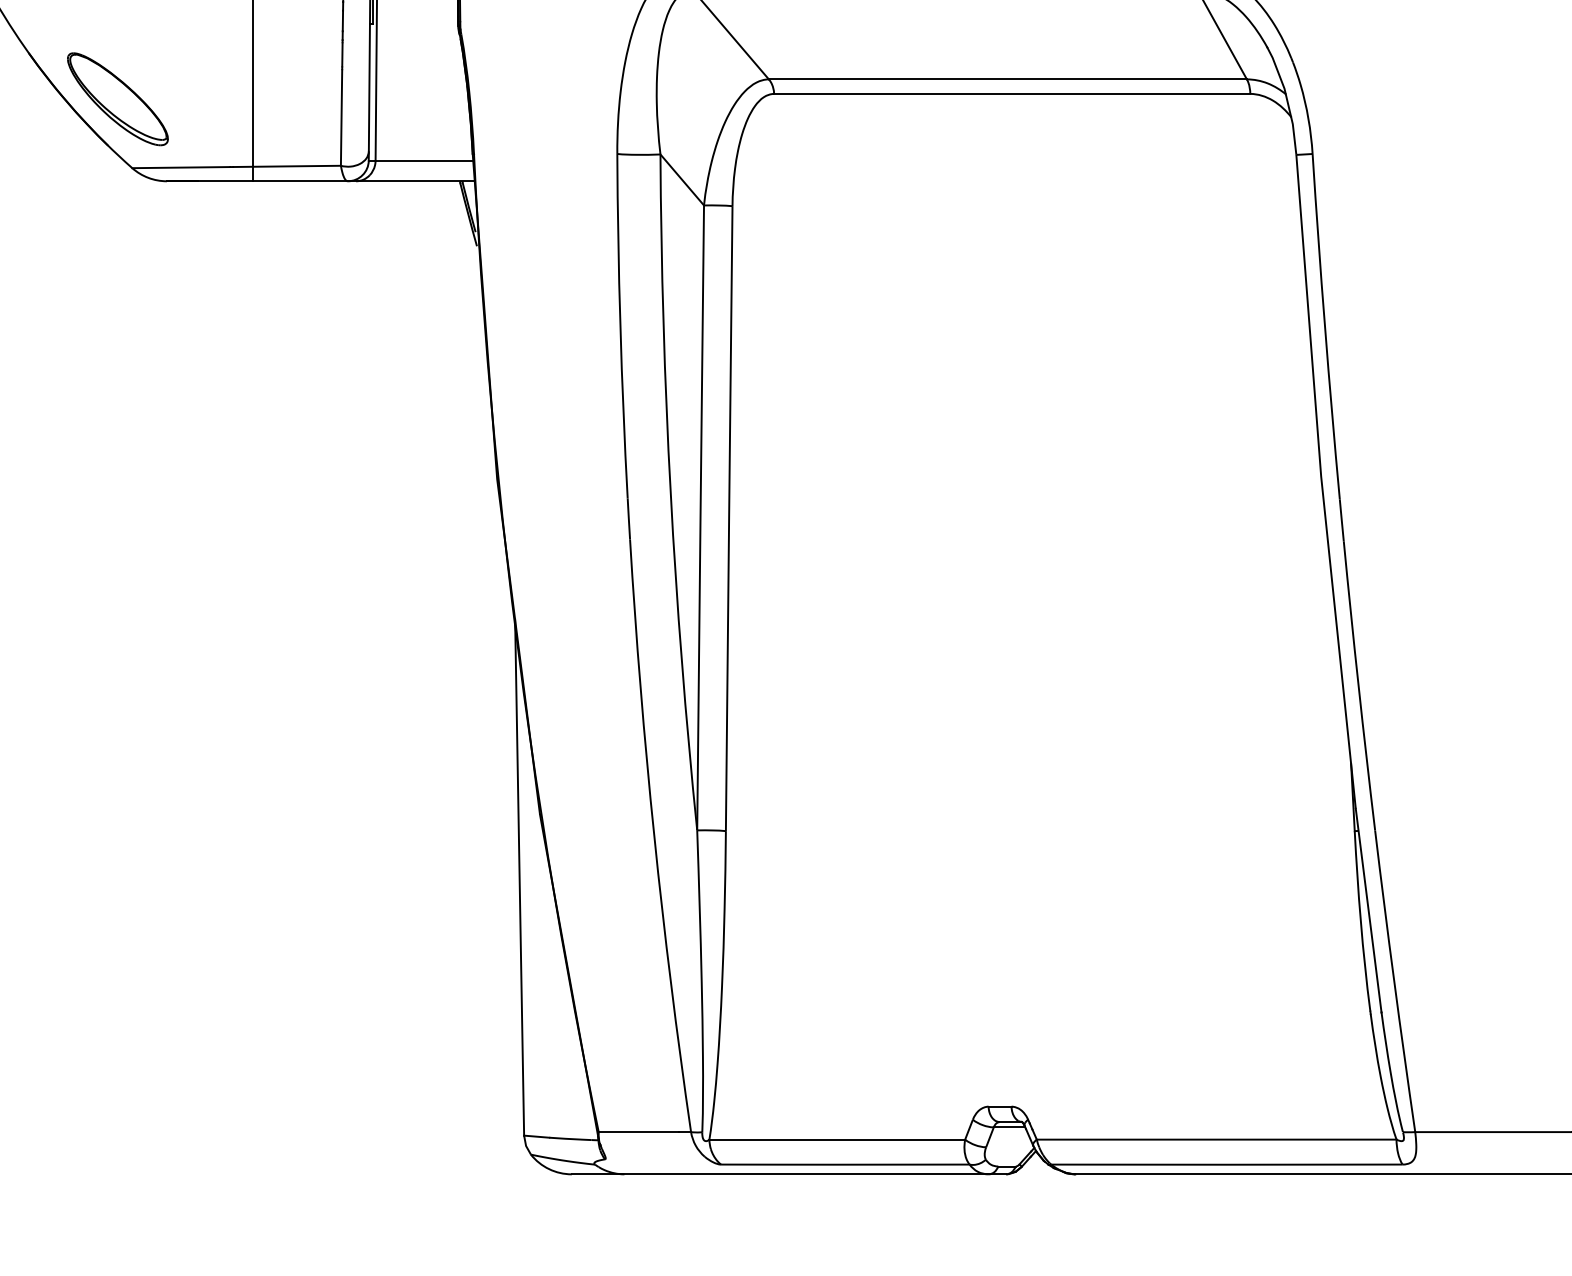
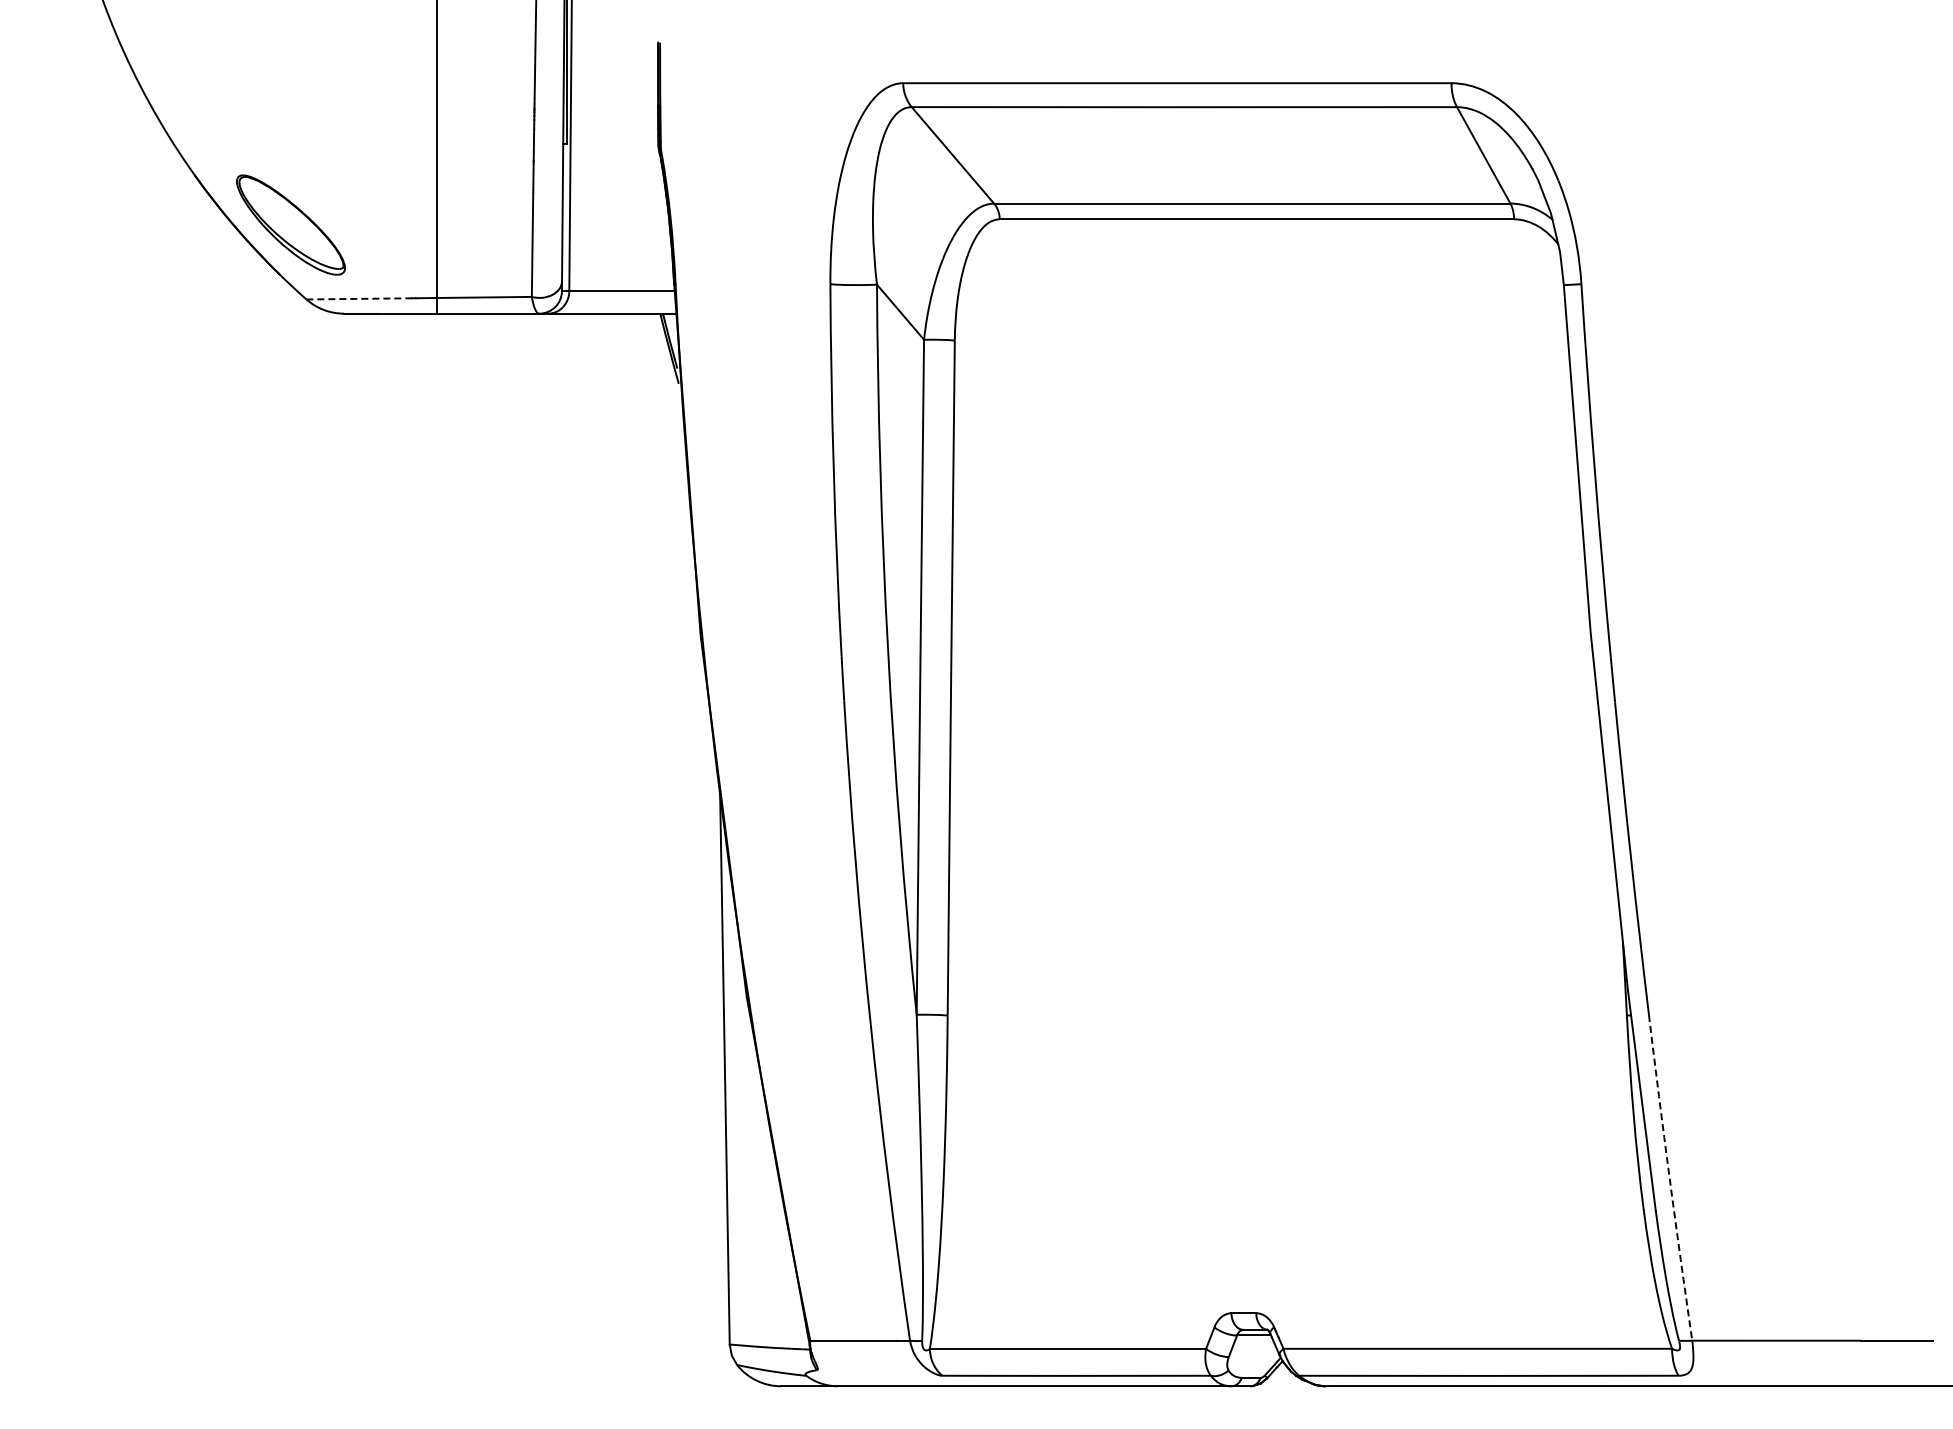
line: (181, 167) -> (359, 298), solid -> dashed
arc: (1394, 981) -> (1669, 1177), solid -> dashed

